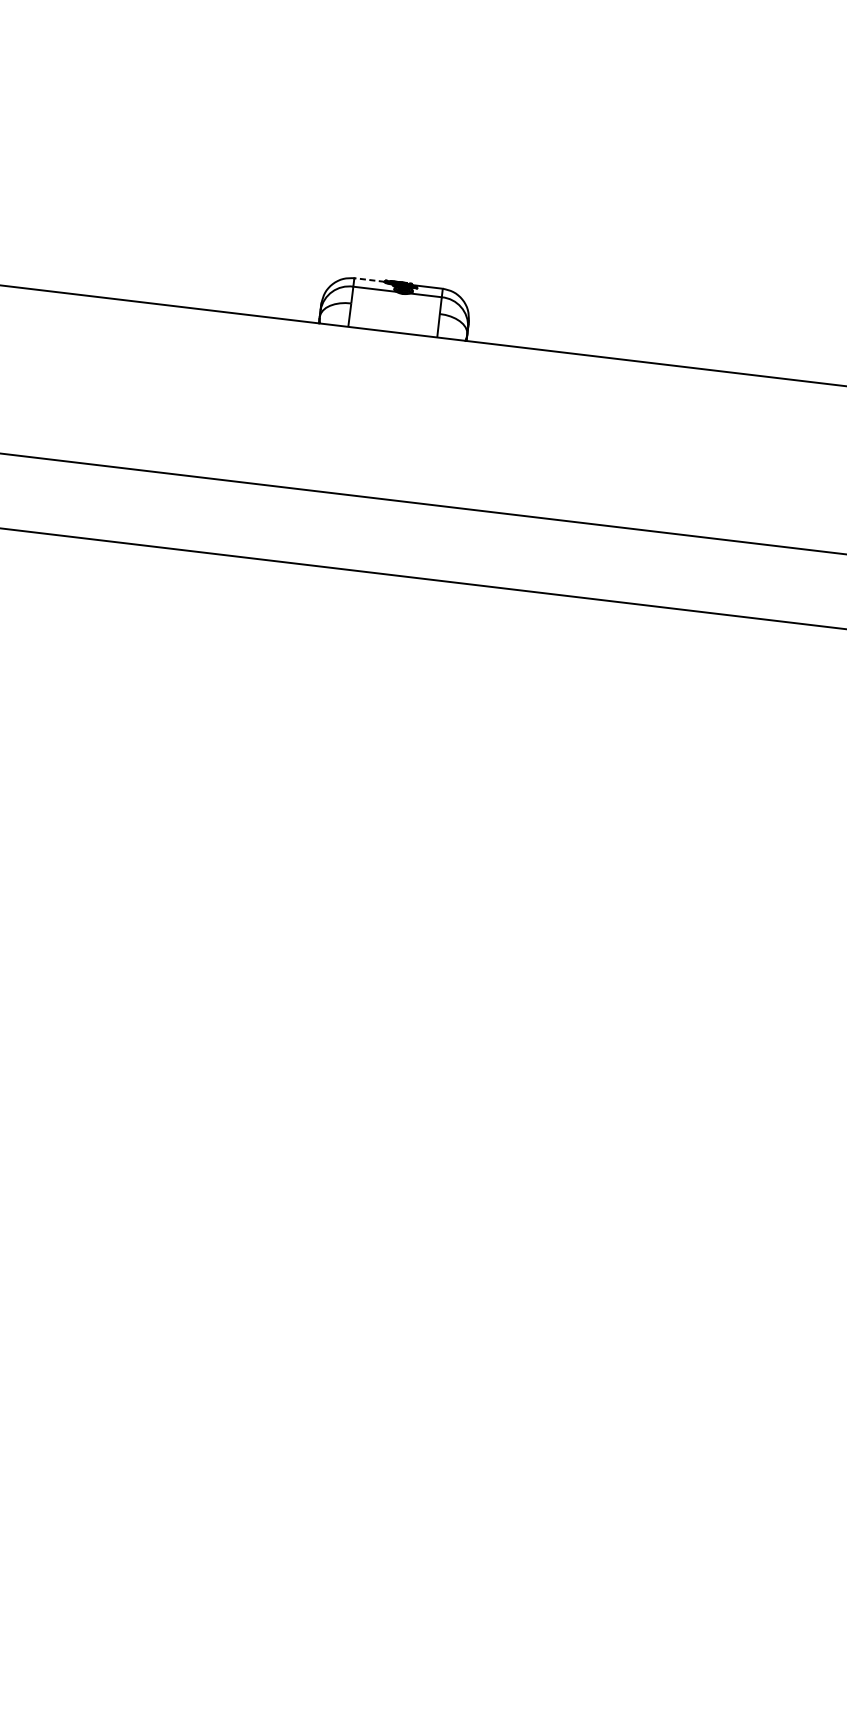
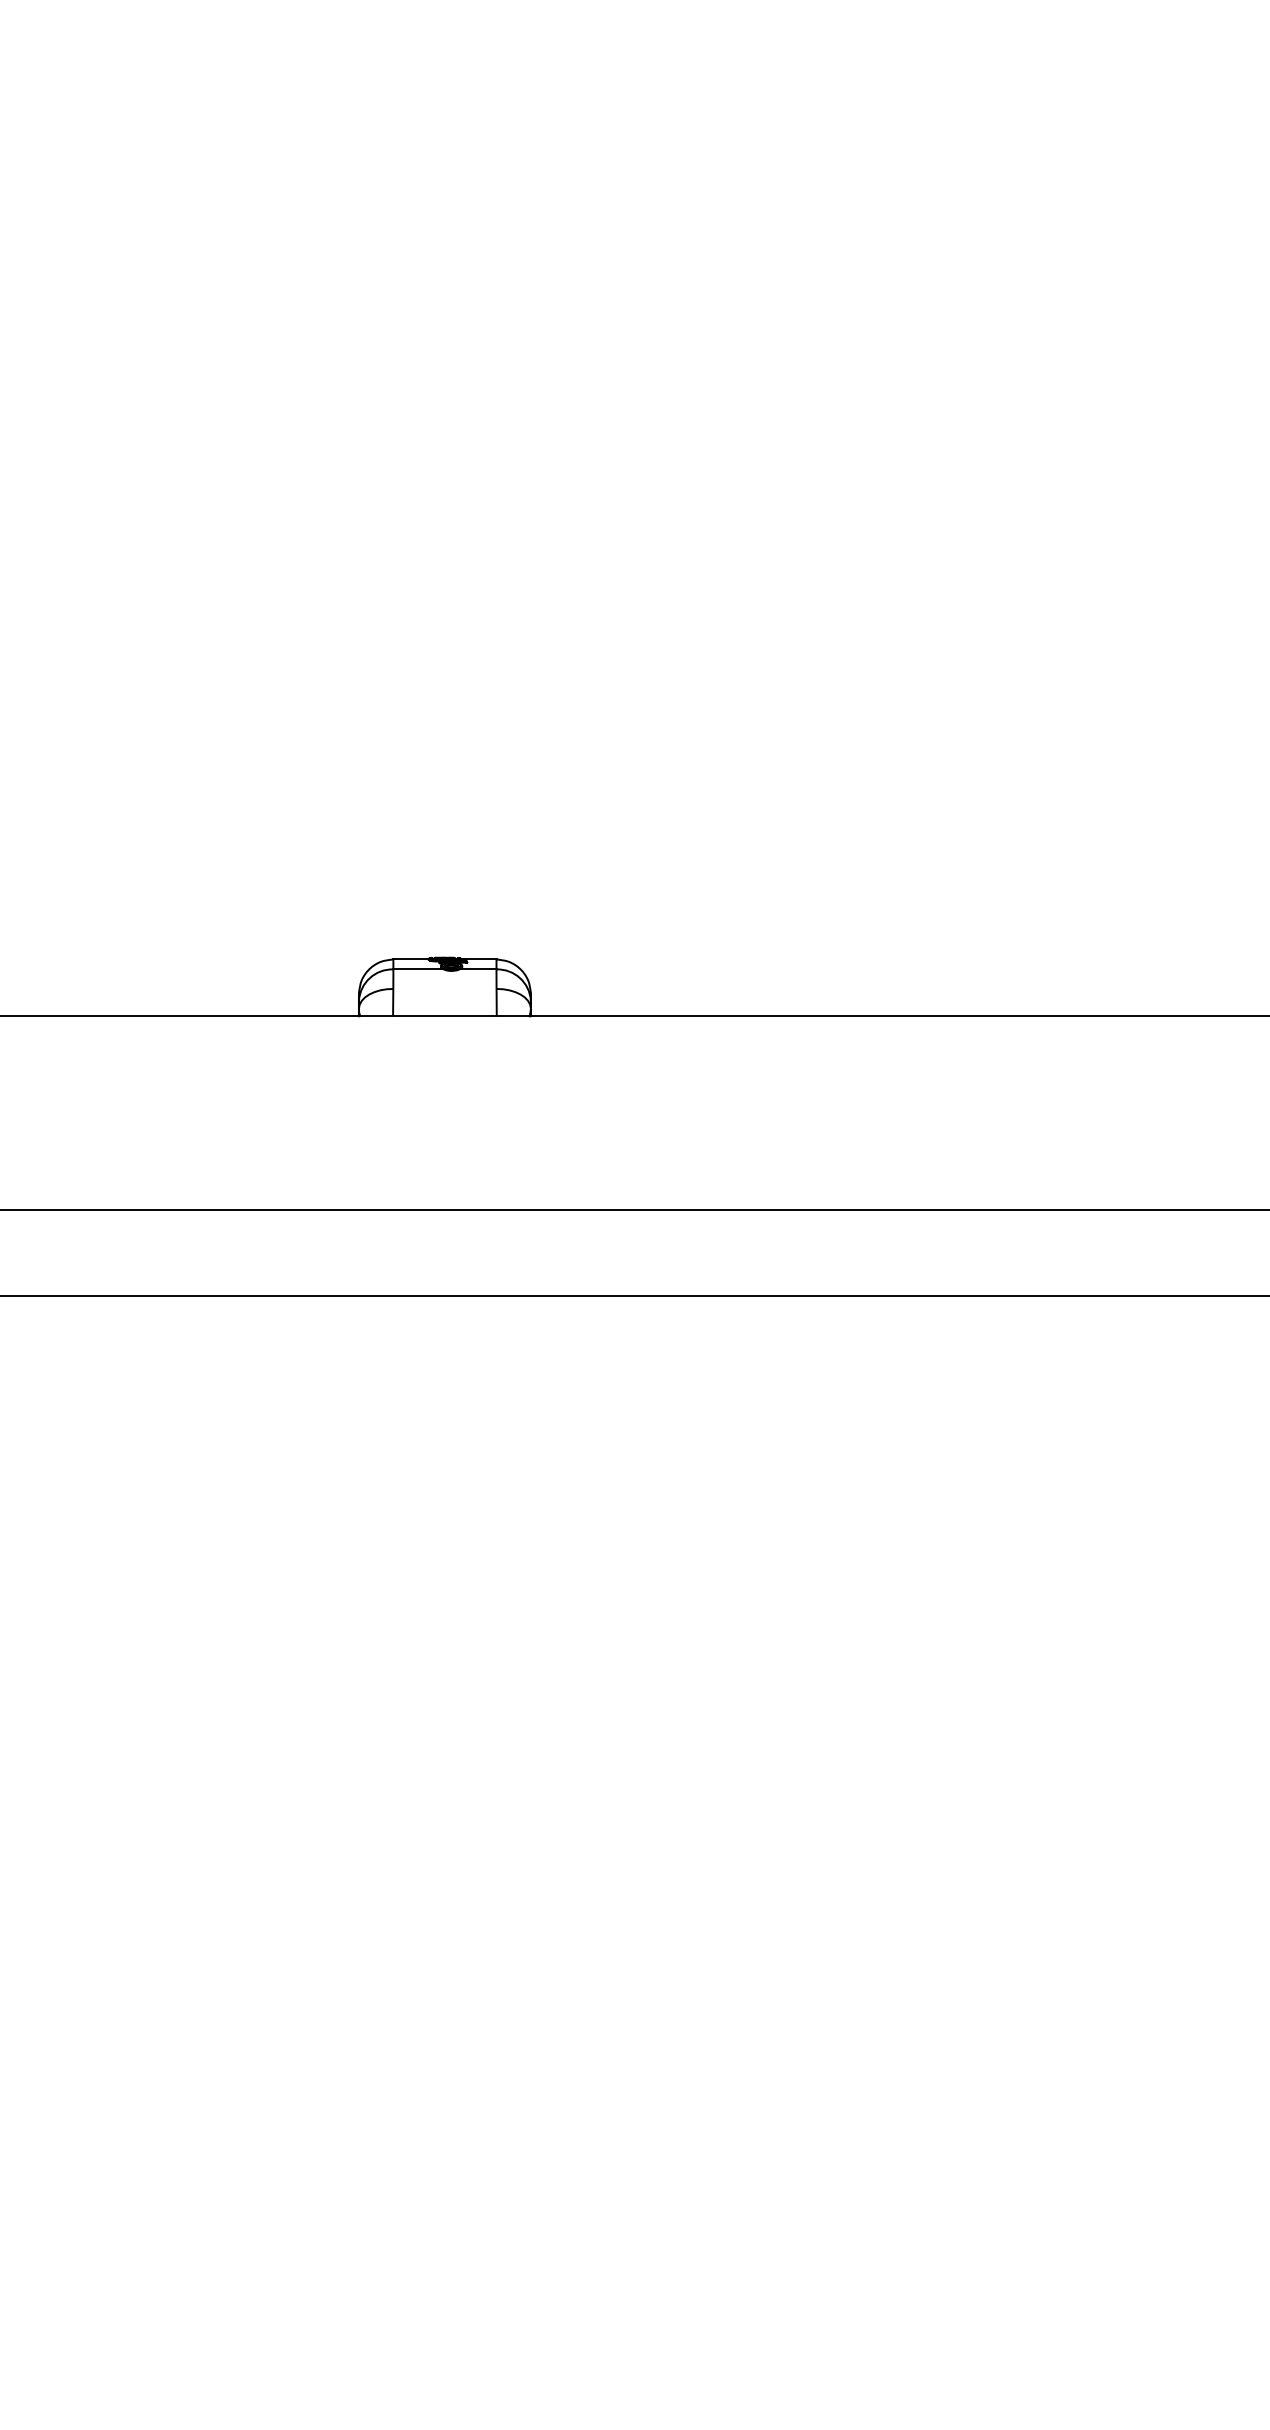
line: (369, 280) -> (411, 959), dashed -> solid

